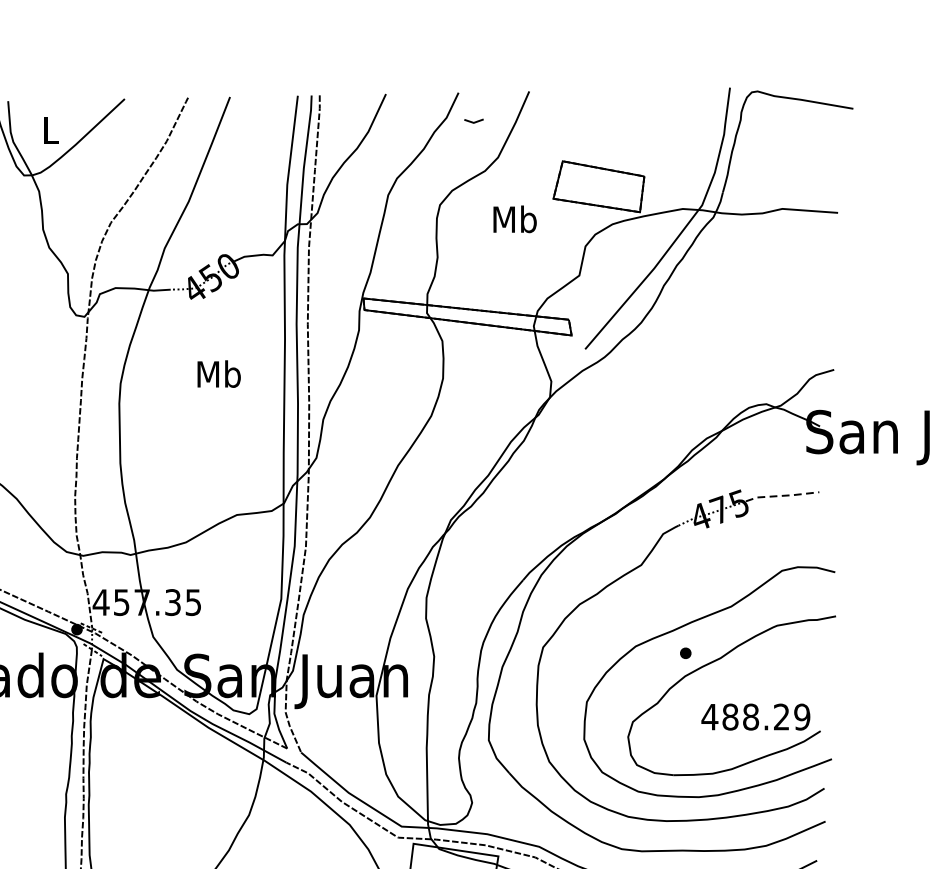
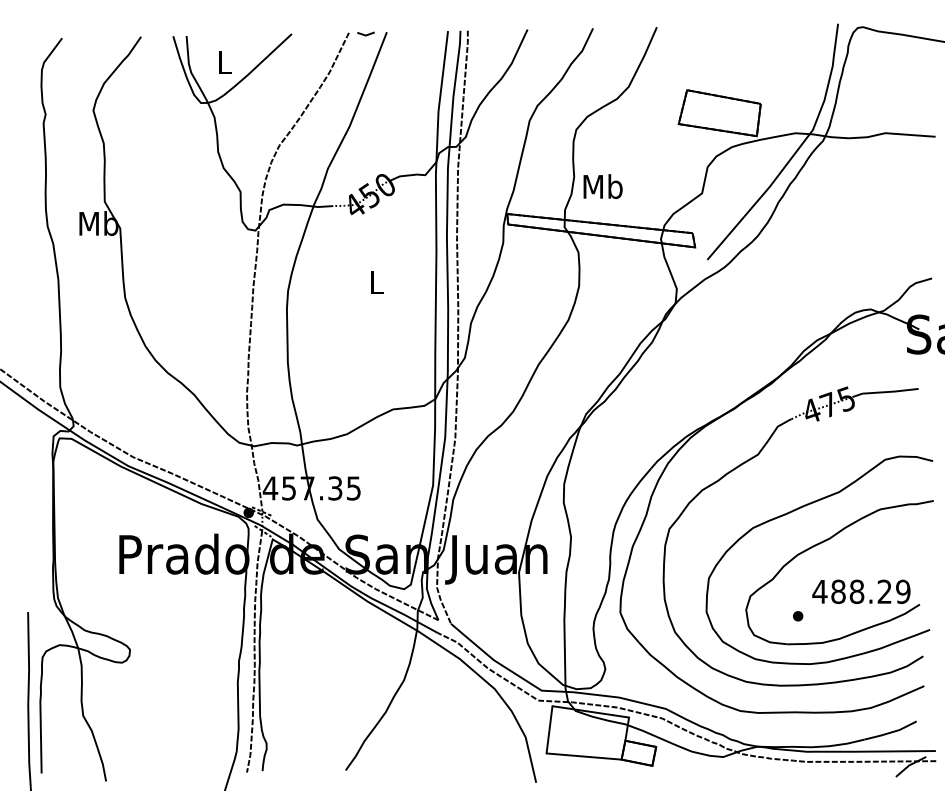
line: (473, 121) -> (365, 34), moved
text: (514, 219) -> (602, 186), moved
text: (218, 373) -> (376, 281), Mb -> L
line: (782, 496) -> (885, 392), dashed -> solid
part: (686, 653) -> (798, 616), moved

